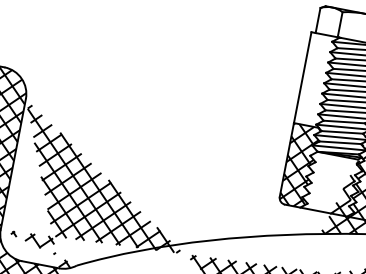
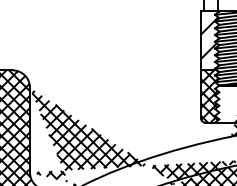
hatch: (315, 84) -> (209, 43), added

